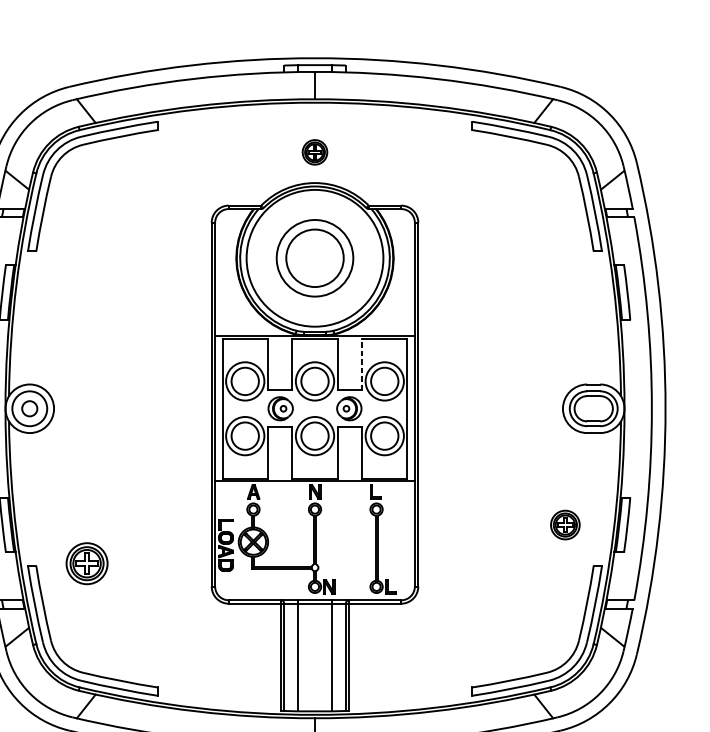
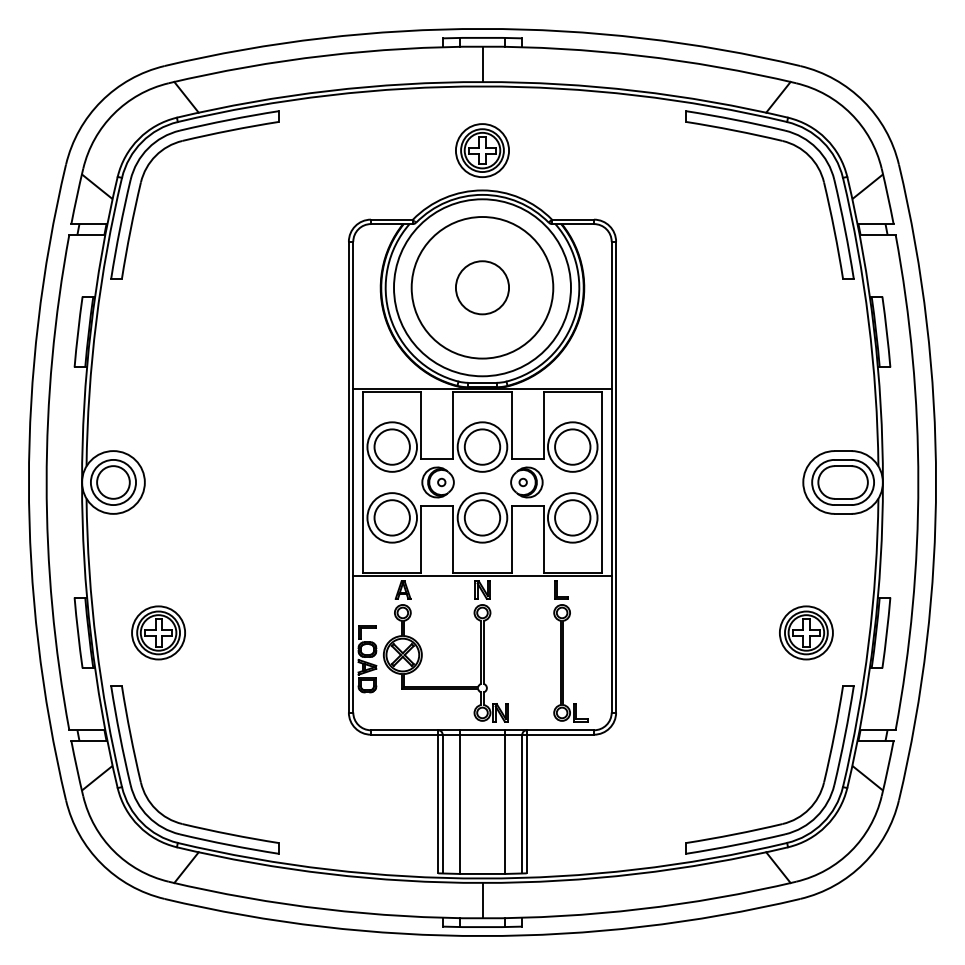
part: (315, 152) -> (482, 150), size x1.67
circle: (315, 258) -> (482, 287), size x0.71
circle: (315, 258) -> (482, 287), size x1.43
line: (362, 363) -> (543, 424), dashed -> solid
circle: (29, 408) -> (113, 482), size x1.67
part: (565, 524) -> (806, 632), size x1.43
part: (87, 563) -> (158, 632), moved

